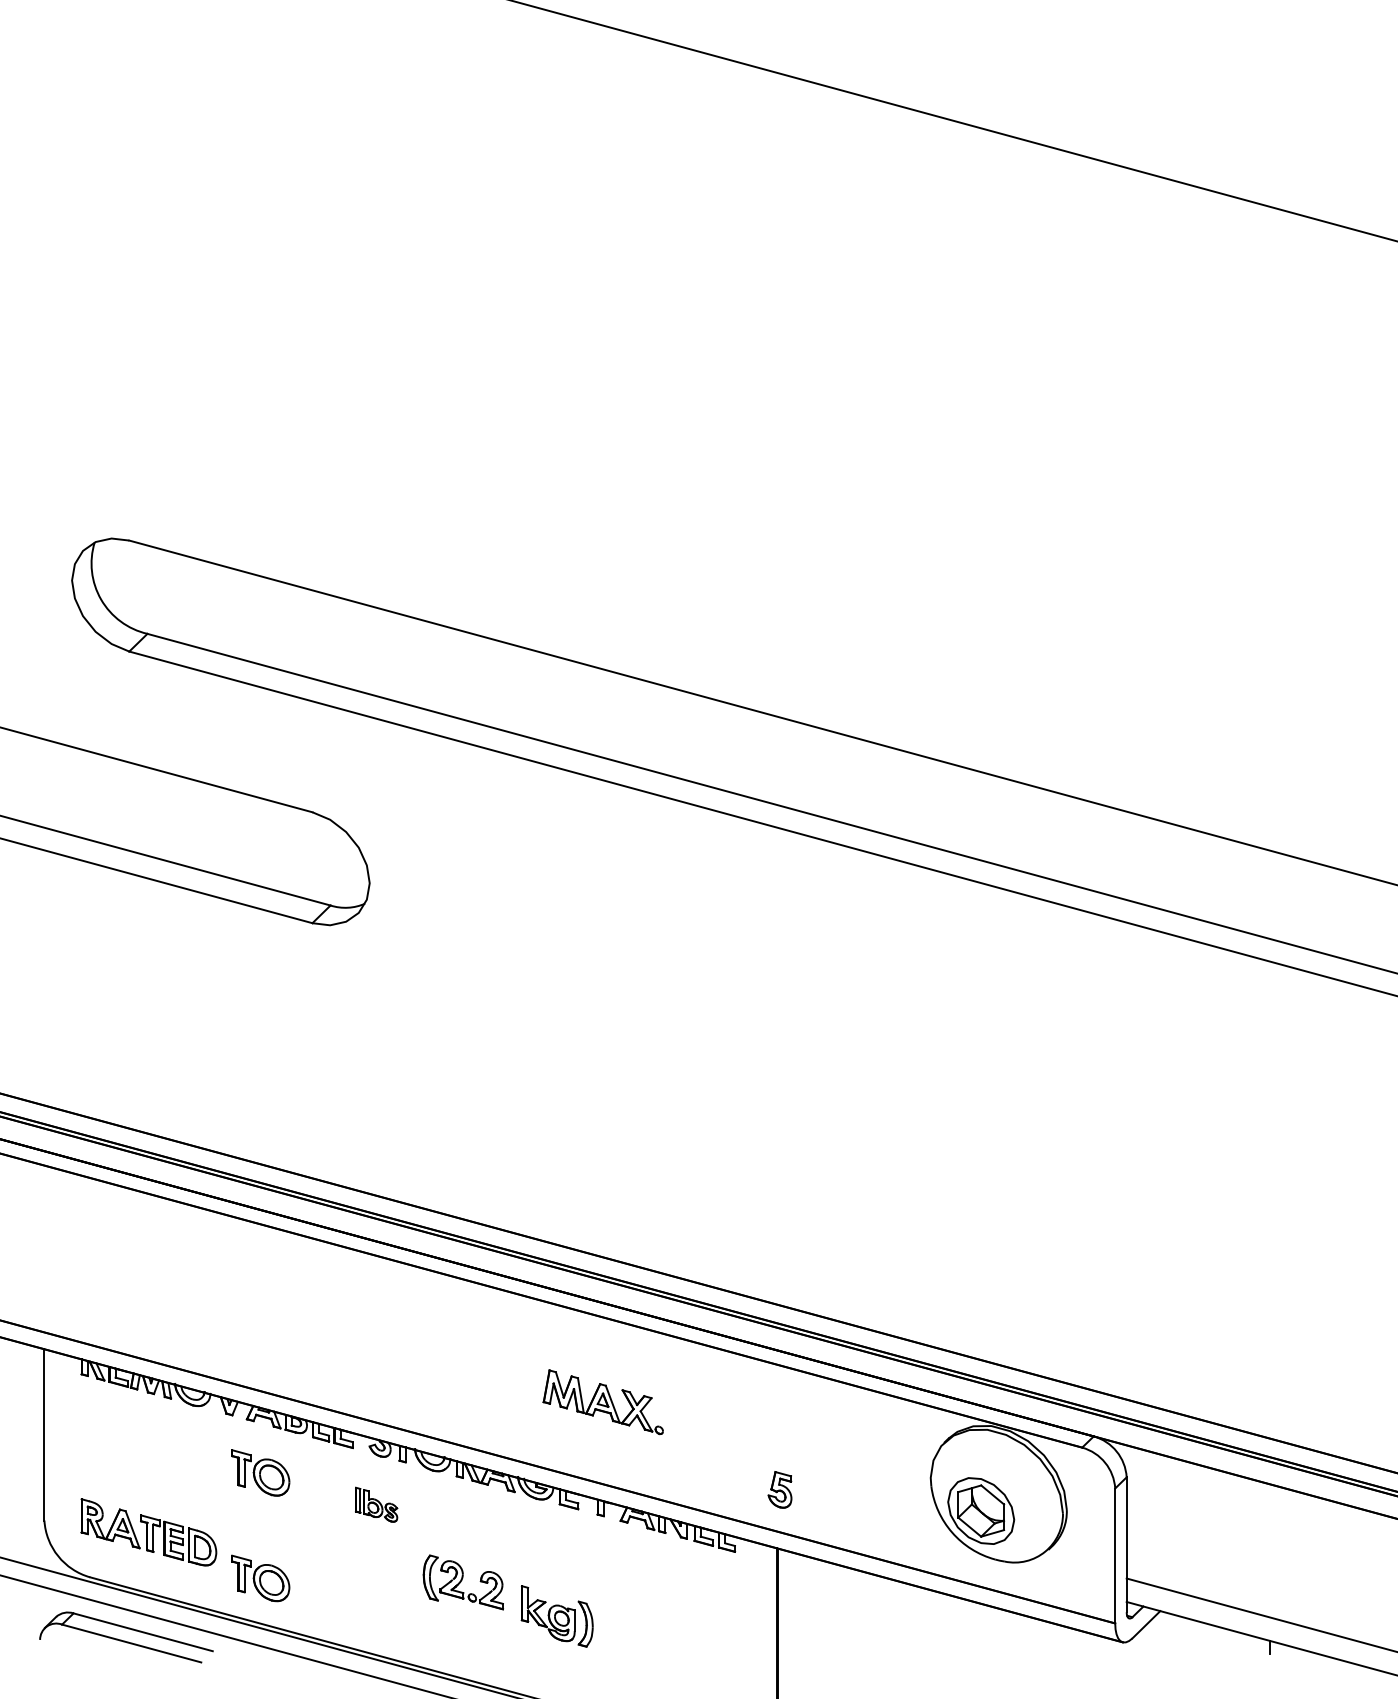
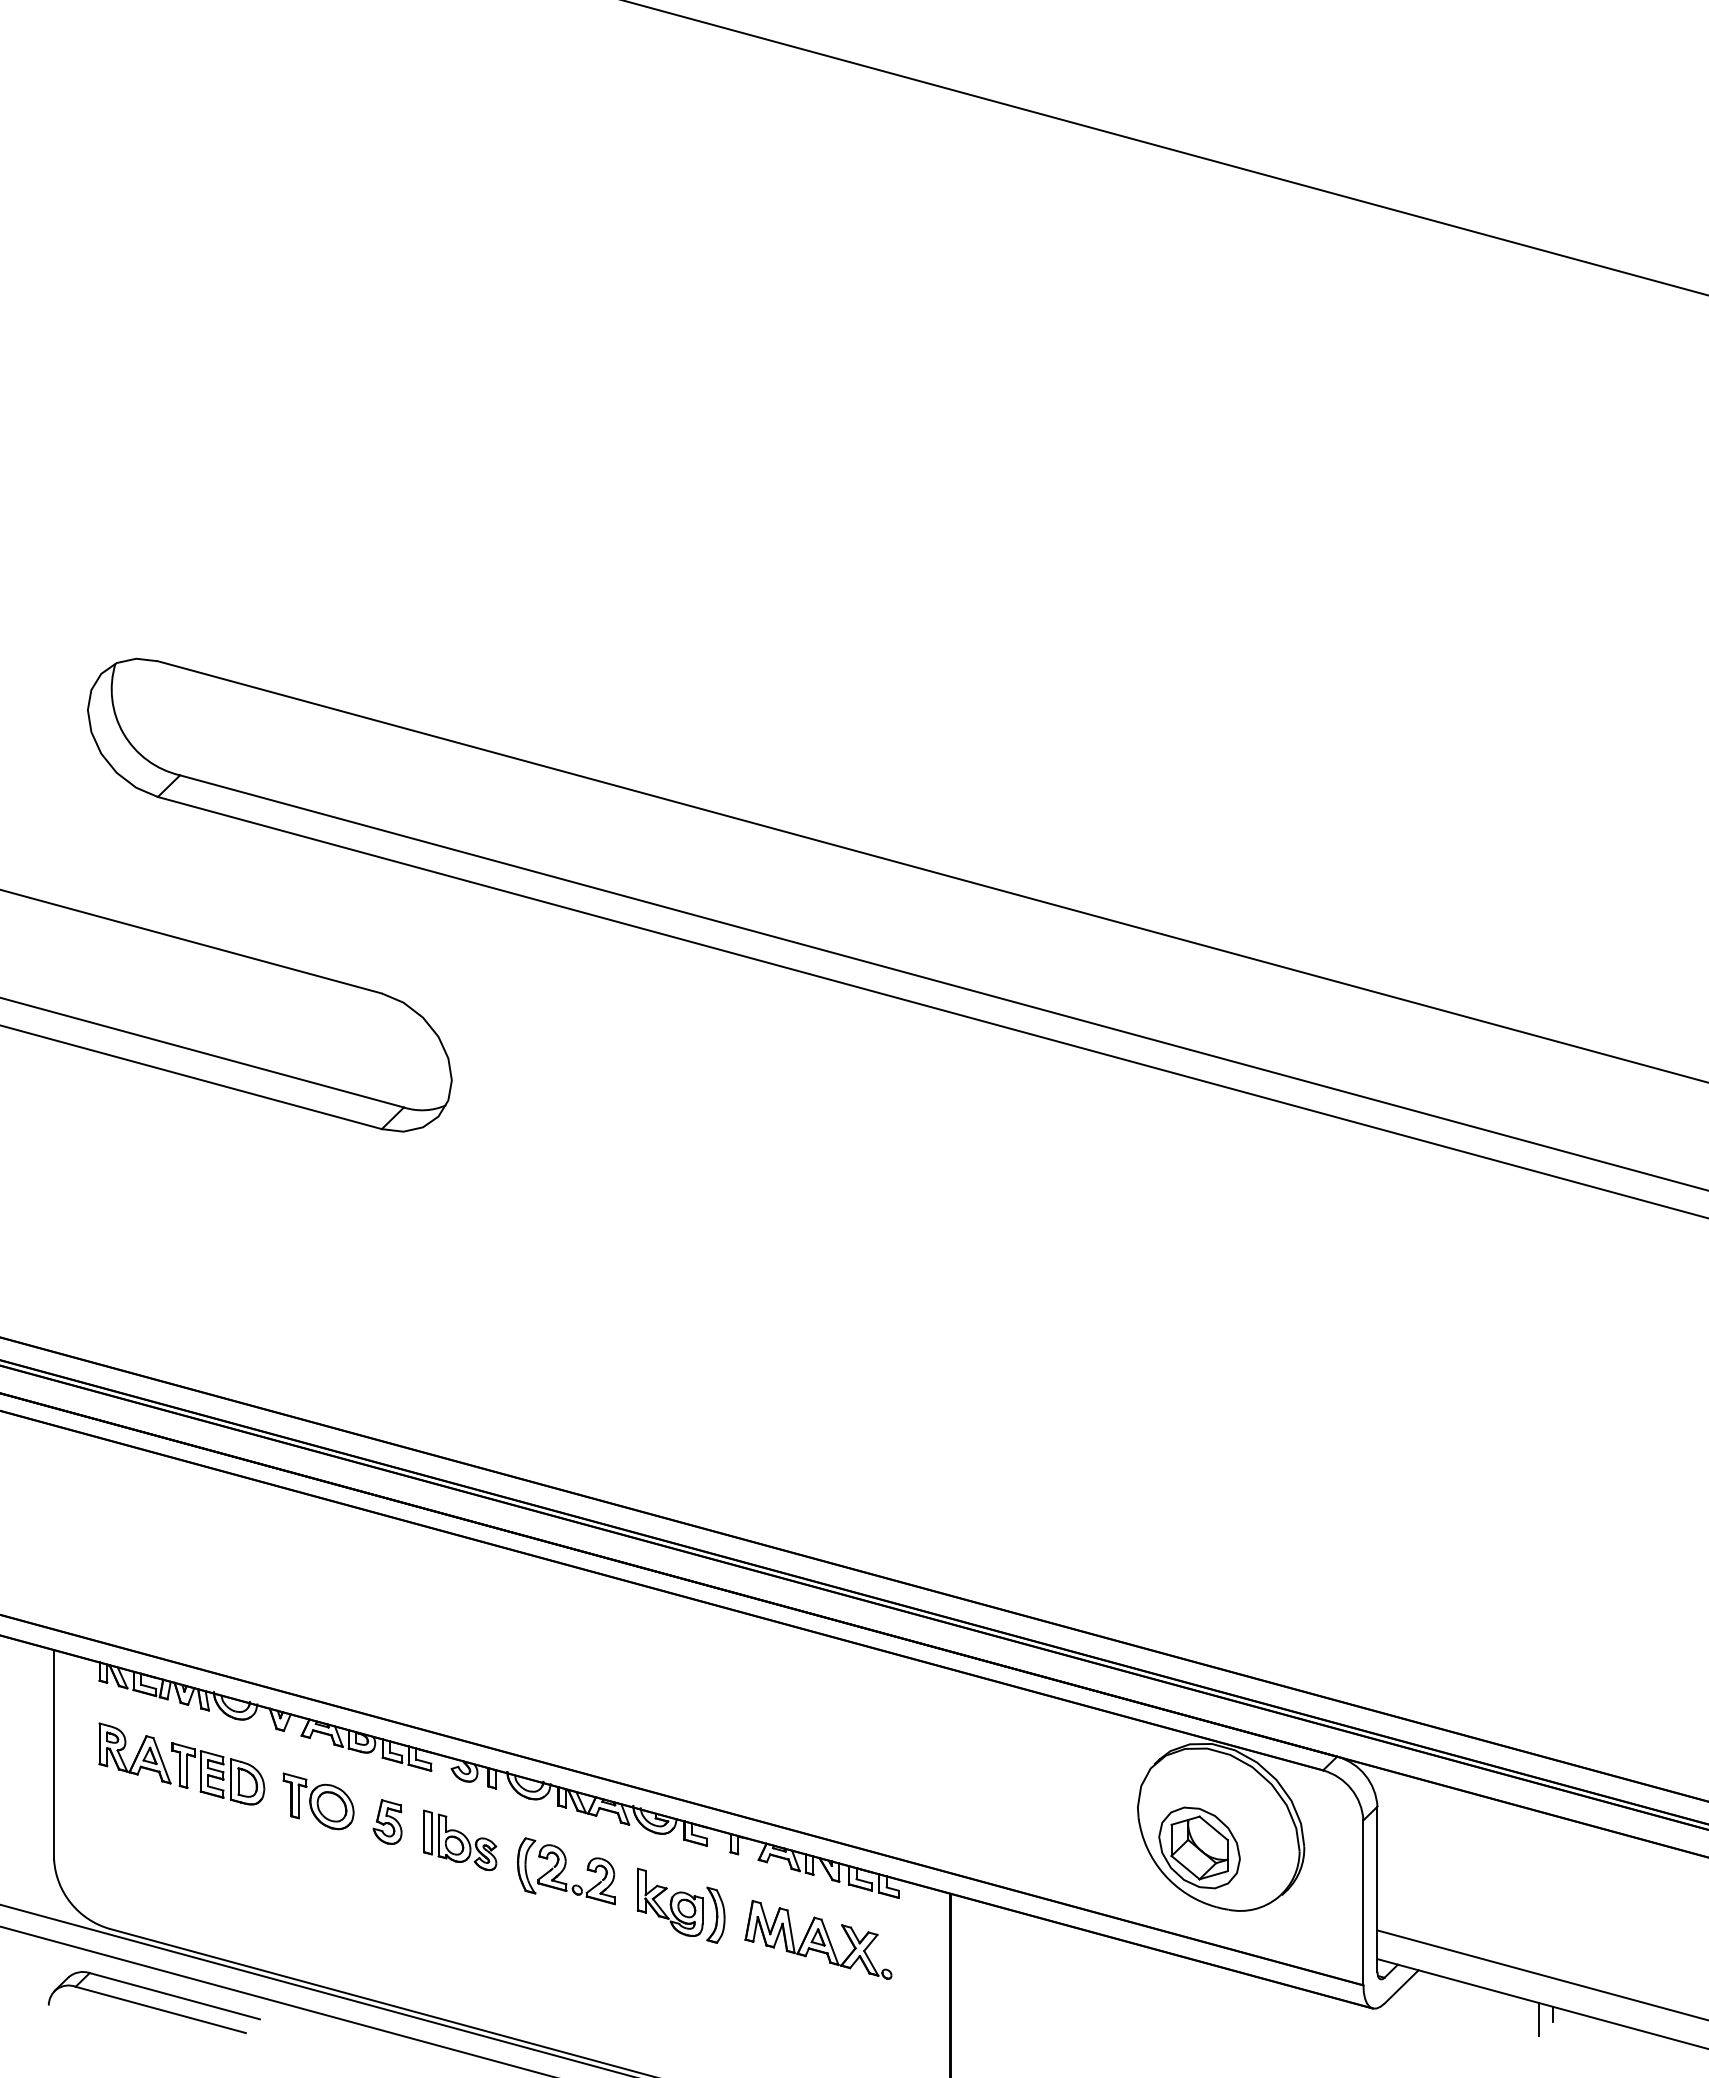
part: (603, 1401) -> (818, 1939), moved
part: (779, 1489) -> (387, 1821), moved
part: (376, 1504) -> (460, 1839), size x1.43
part: (148, 1531) -> (181, 1763), moved
part: (260, 1578) -> (318, 1930), removed
part: (462, 1582) -> (565, 1871), moved
part: (556, 1616) -> (680, 1905), moved
line: (1258, 1651) -> (1538, 2019), added

